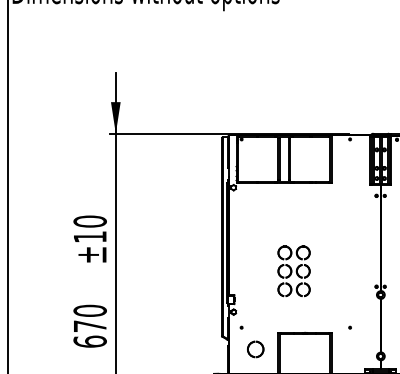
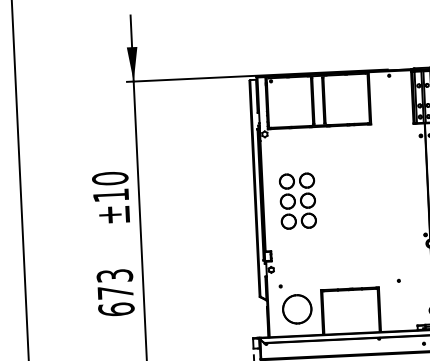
part: (293, 271) -> (297, 201), moved
text: (89, 310) -> (114, 275), 670 -> 673
part: (255, 349) -> (296, 309), size x1.67

